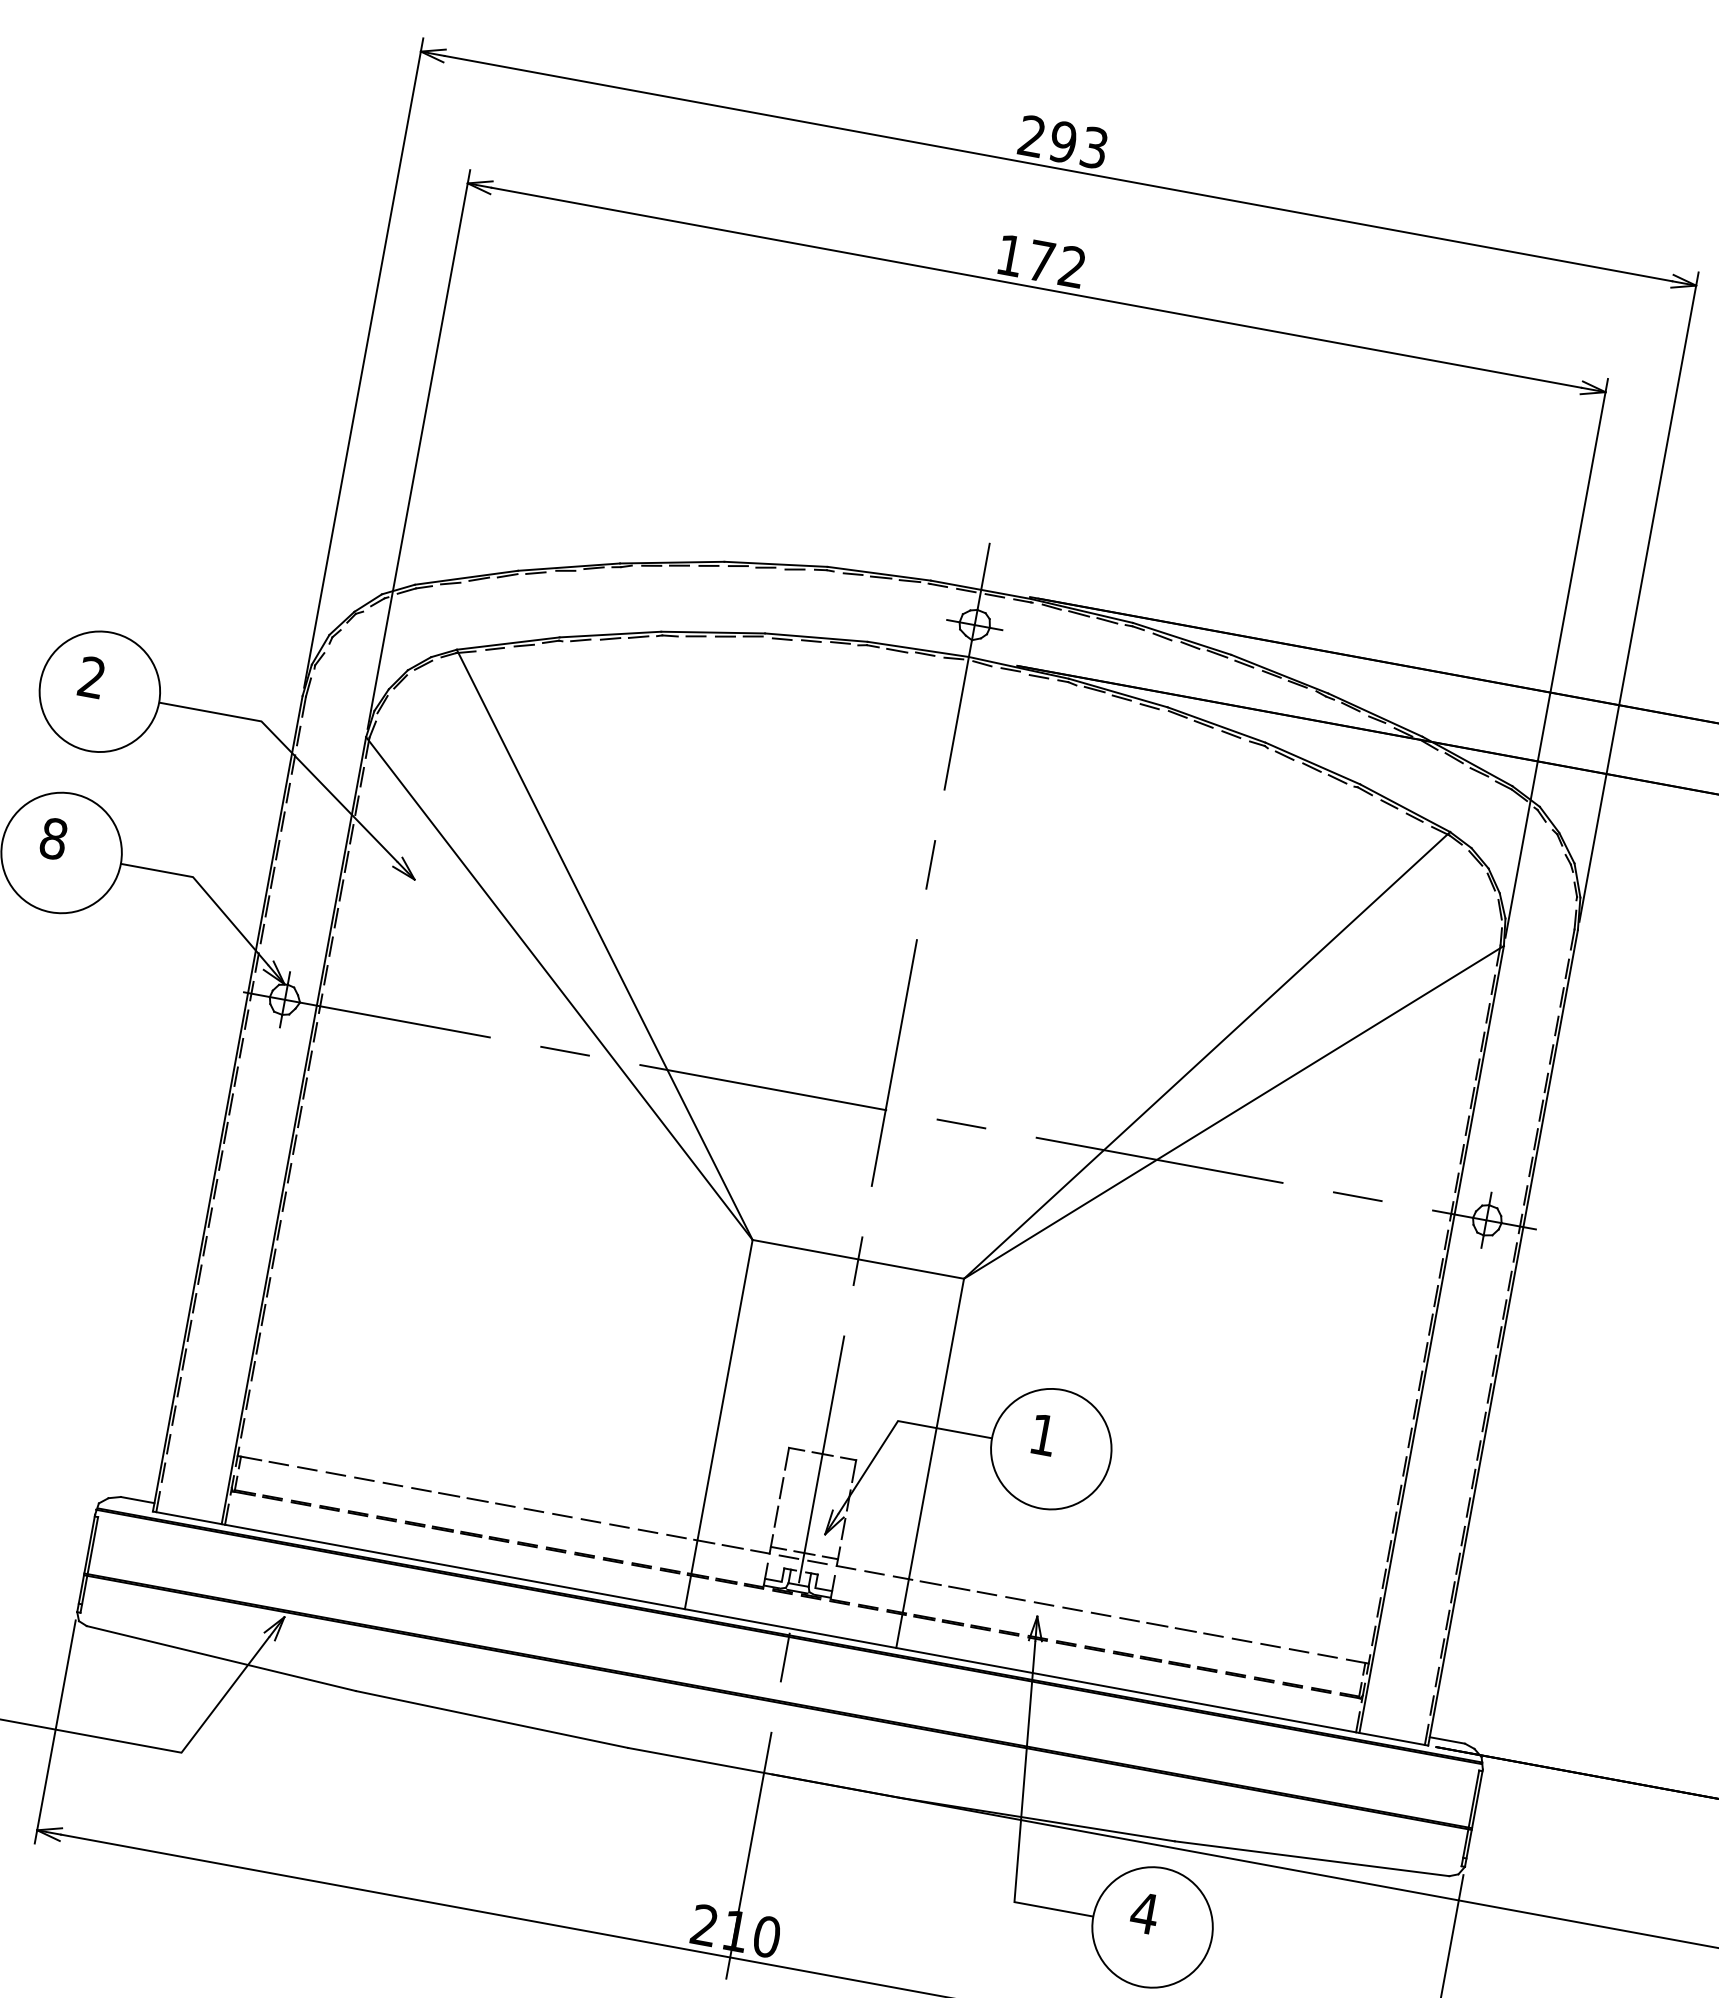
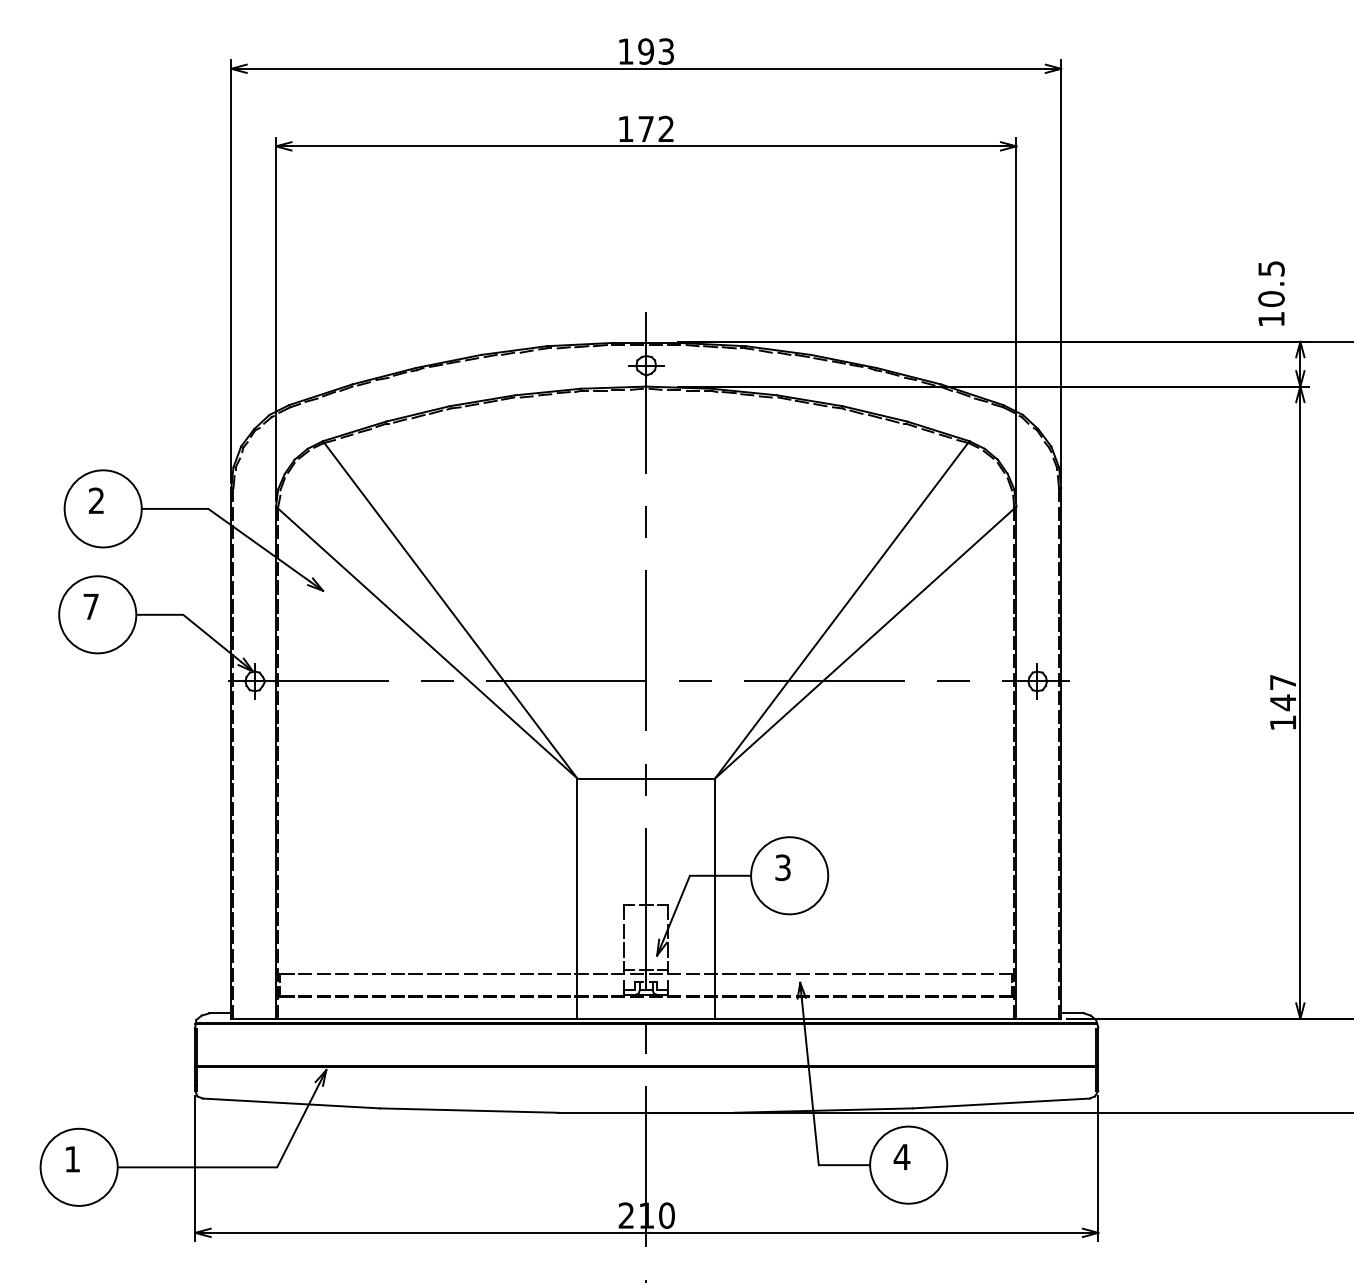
text: (1031, 136) -> (625, 51), 293 -> 193
text: (54, 838) -> (91, 606), 8 -> 7
text: (1042, 1434) -> (782, 867), 1 -> 3

